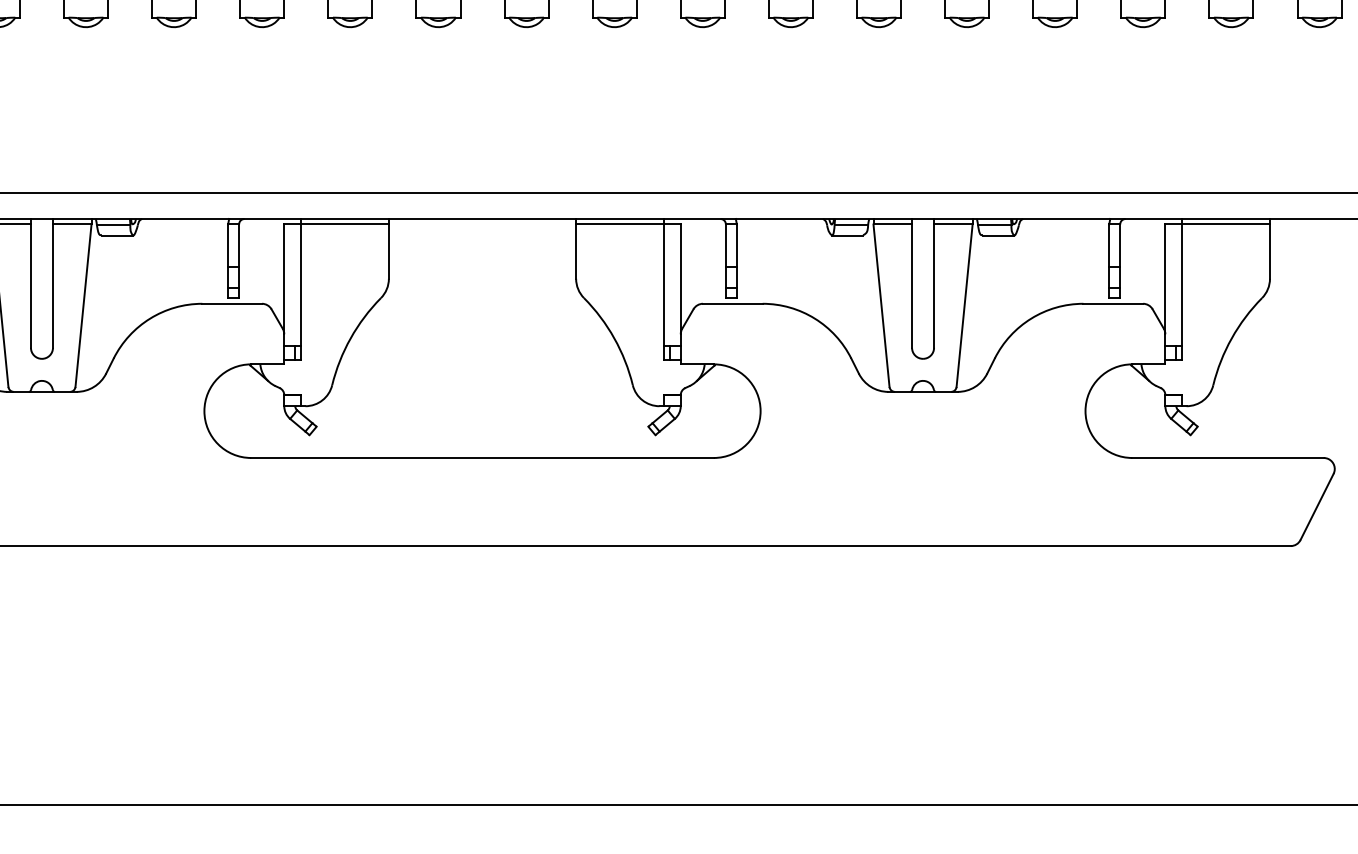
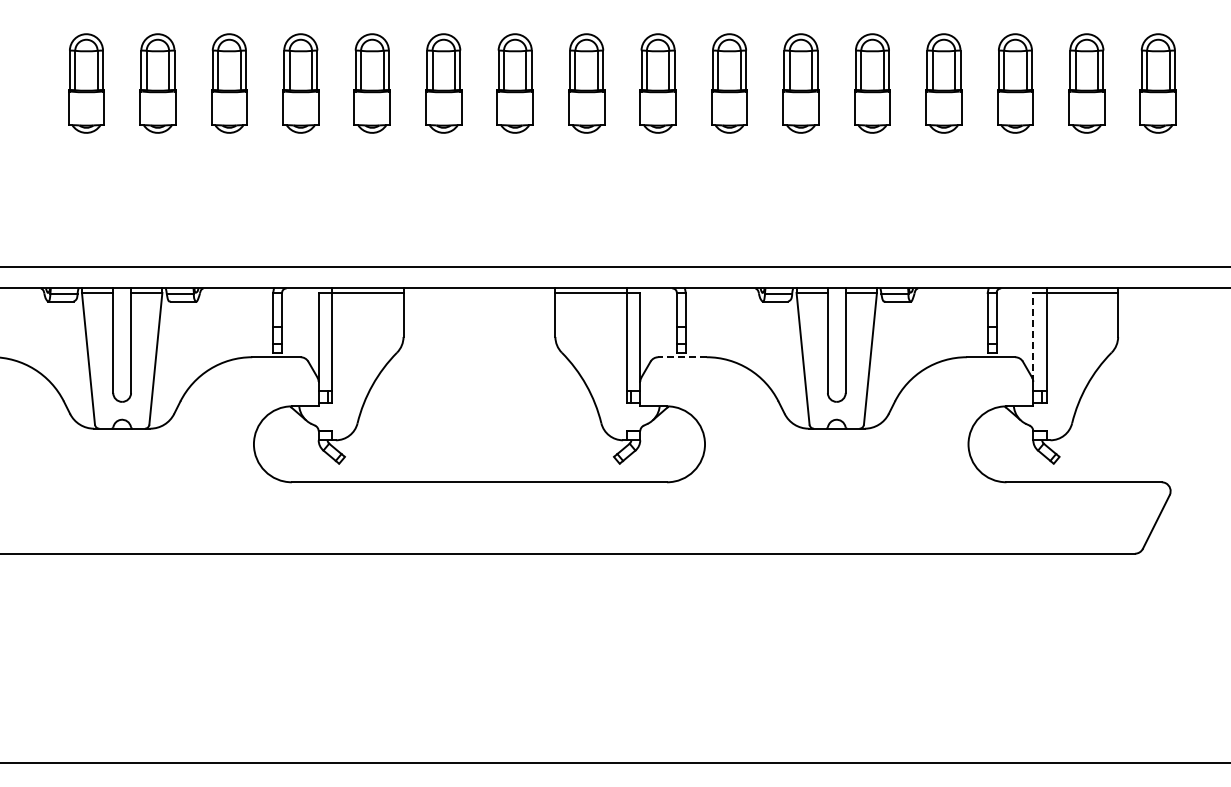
line: (1165, 279) -> (1033, 337), solid -> dashed
line: (732, 304) -> (682, 357), solid -> dashed

